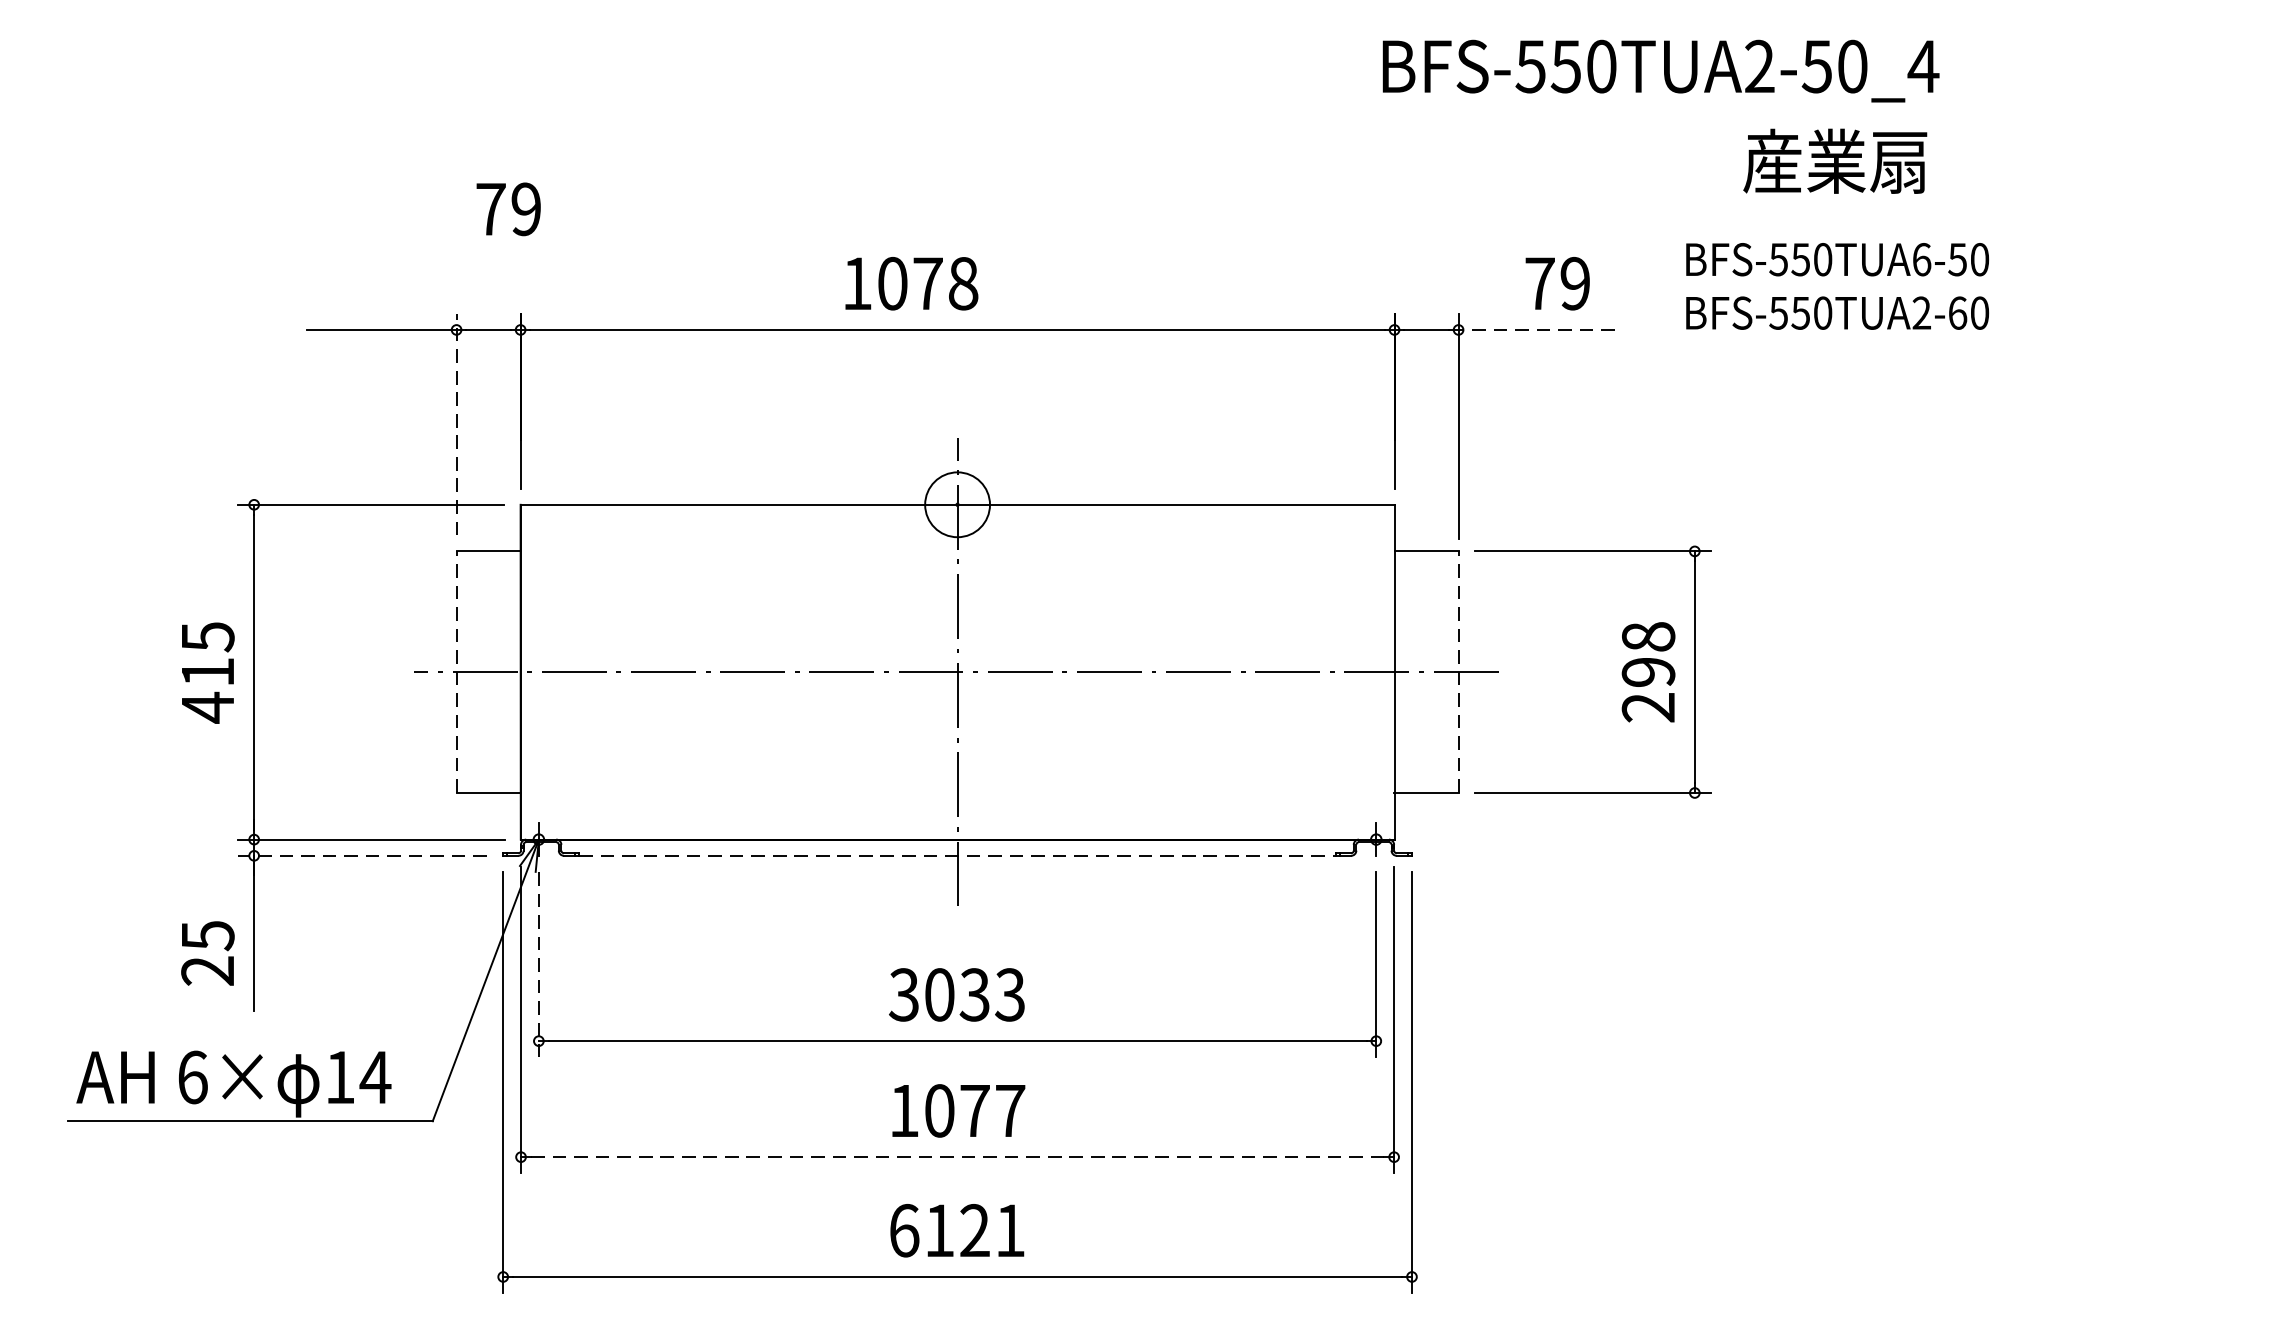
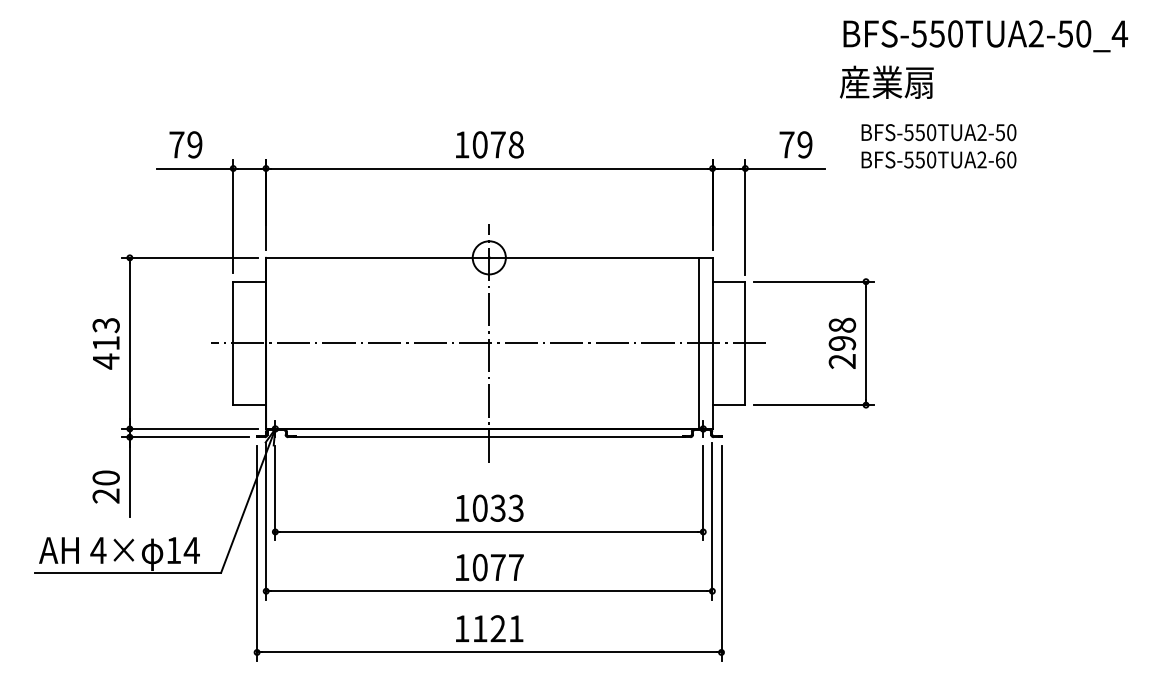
text: (1660, 71) -> (985, 36), moved
text: (1834, 159) -> (886, 81), moved
text: (507, 208) -> (185, 144), moved
text: (1920, 259) -> (981, 132), BFS-550TUA6-50 -> BFS-550TUA2-50
text: (910, 282) -> (489, 144), moved
line: (1537, 329) -> (785, 168), dashed -> solid
line: (456, 423) -> (233, 216), dashed -> solid
text: (206, 637) -> (105, 325), 415 -> 413
line: (1366, 670) -> (698, 342), added
line: (456, 672) -> (233, 343), dashed -> solid
line: (1458, 672) -> (745, 343), dashed -> solid
line: (363, 856) -> (185, 437), dashed -> solid
line: (957, 856) -> (489, 437), dashed -> solid
text: (206, 934) -> (105, 477), 25 -> 20
line: (539, 965) -> (275, 493), dashed -> solid
text: (903, 993) -> (461, 507), 3033 -> 1033
text: (192, 1077) -> (98, 550), 6× -> 4×
line: (956, 1157) -> (488, 591), dashed -> solid
text: (905, 1230) -> (462, 628), 6121 -> 1121

